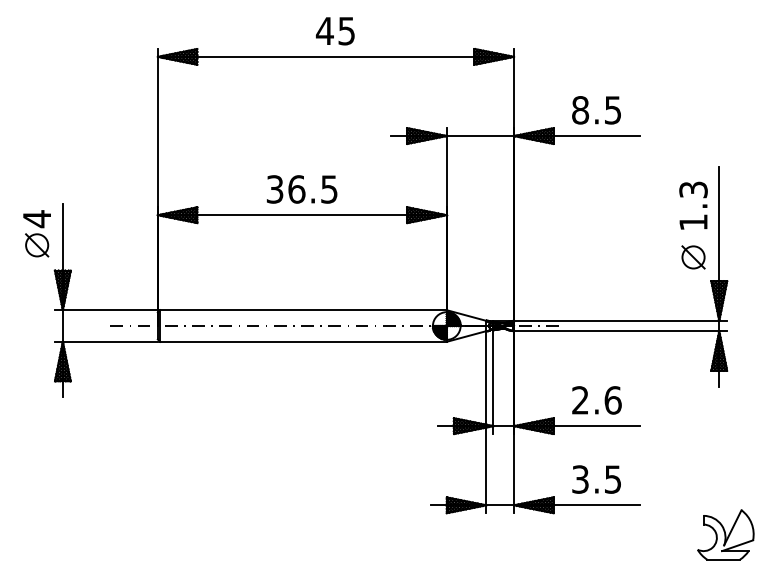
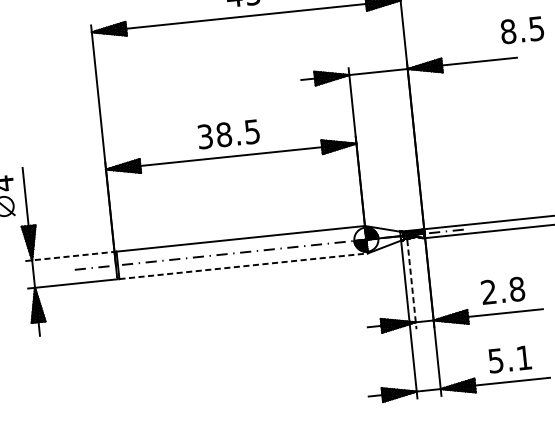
text: (596, 110) -> (522, 30), moved
text: (296, 189) -> (223, 134), 36.5 -> 38.5
line: (106, 310) -> (70, 256), solid -> dashed
line: (304, 341) -> (244, 265), solid -> dashed
line: (493, 383) -> (412, 285), solid -> dashed
text: (612, 400) -> (516, 289), 2.6 -> 2.8
text: (596, 479) -> (509, 359), 3.5 -> 5.1

